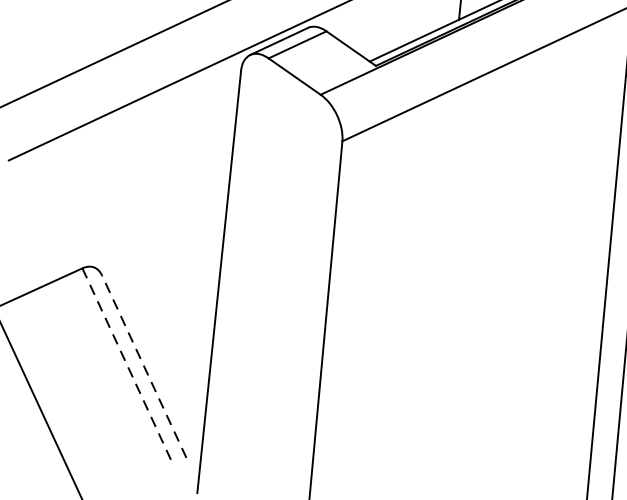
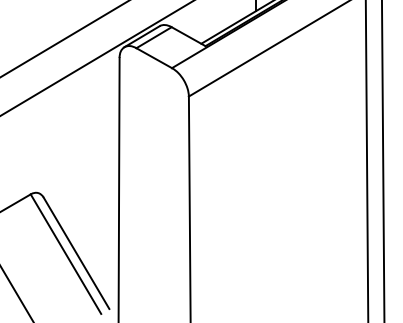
line: (128, 366) -> (66, 254), dashed -> solid
line: (144, 366) -> (76, 253), dashed -> solid

